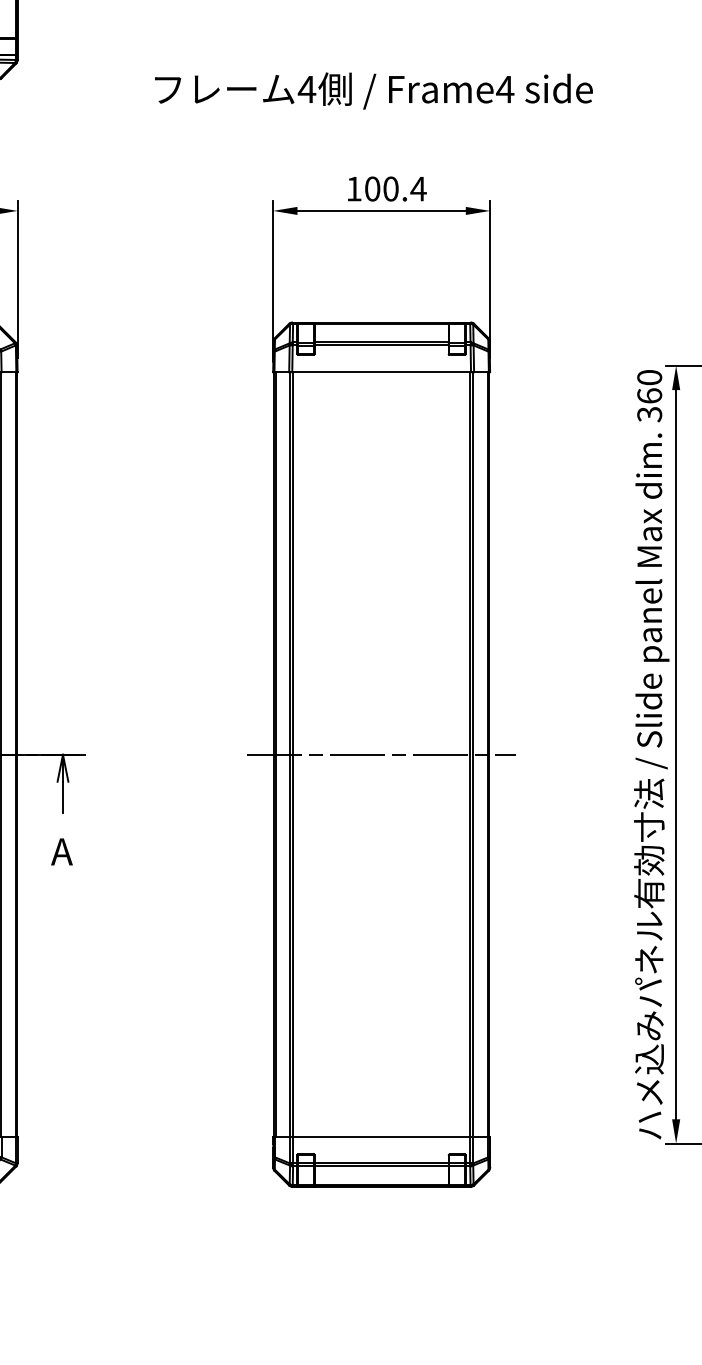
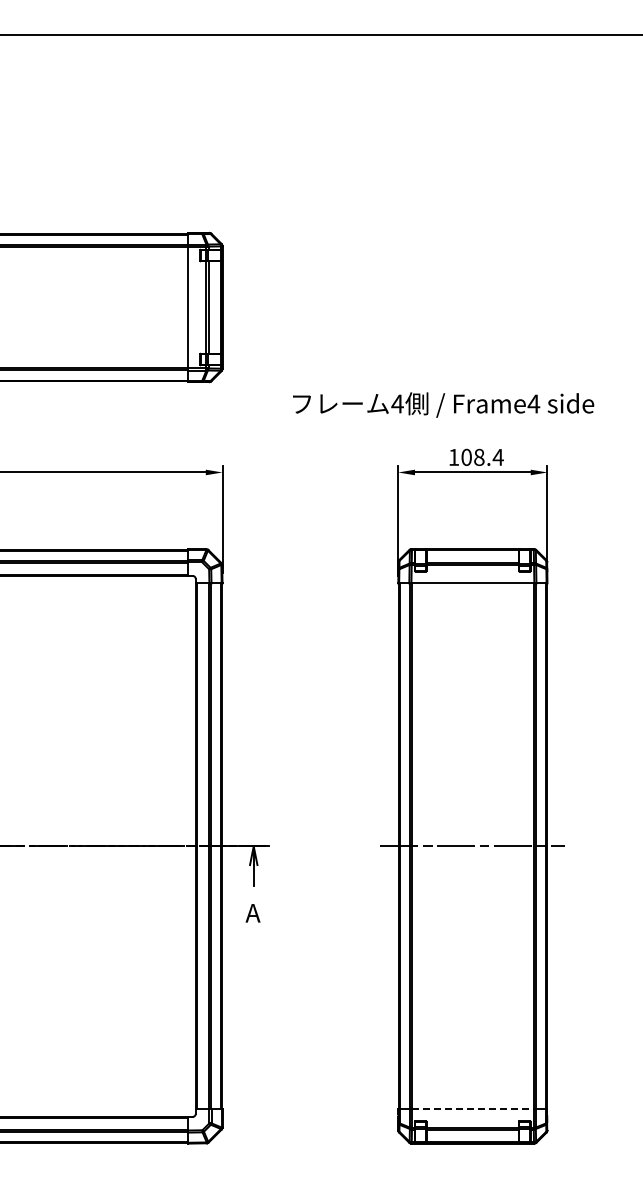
text: (373, 90) -> (443, 404), moved
text: (391, 189) -> (479, 457), 100.4 -> 108.4
line: (381, 1137) -> (472, 1109), solid -> dashed

